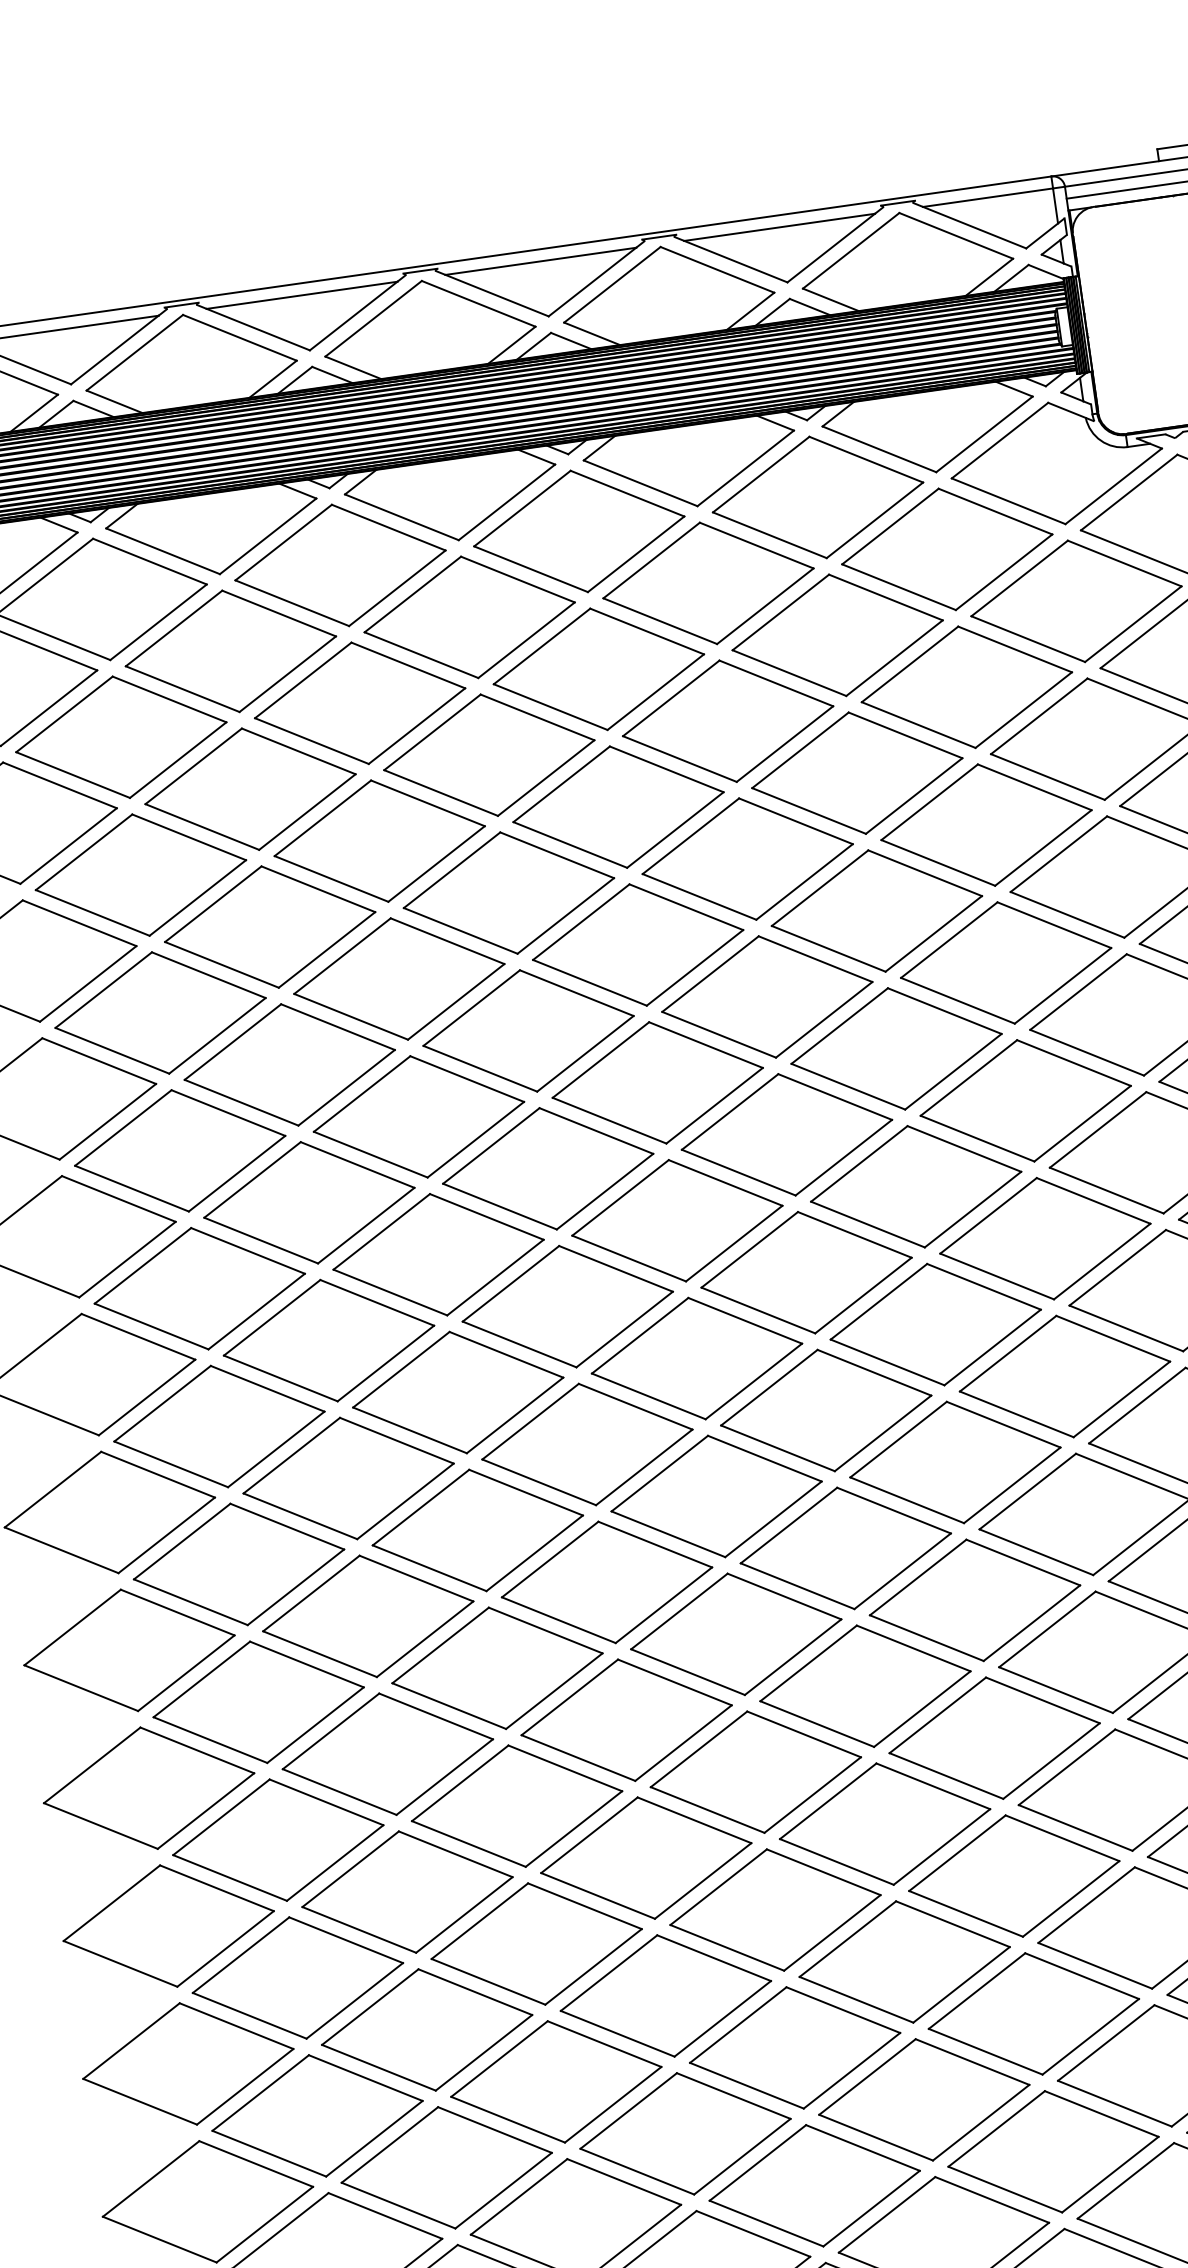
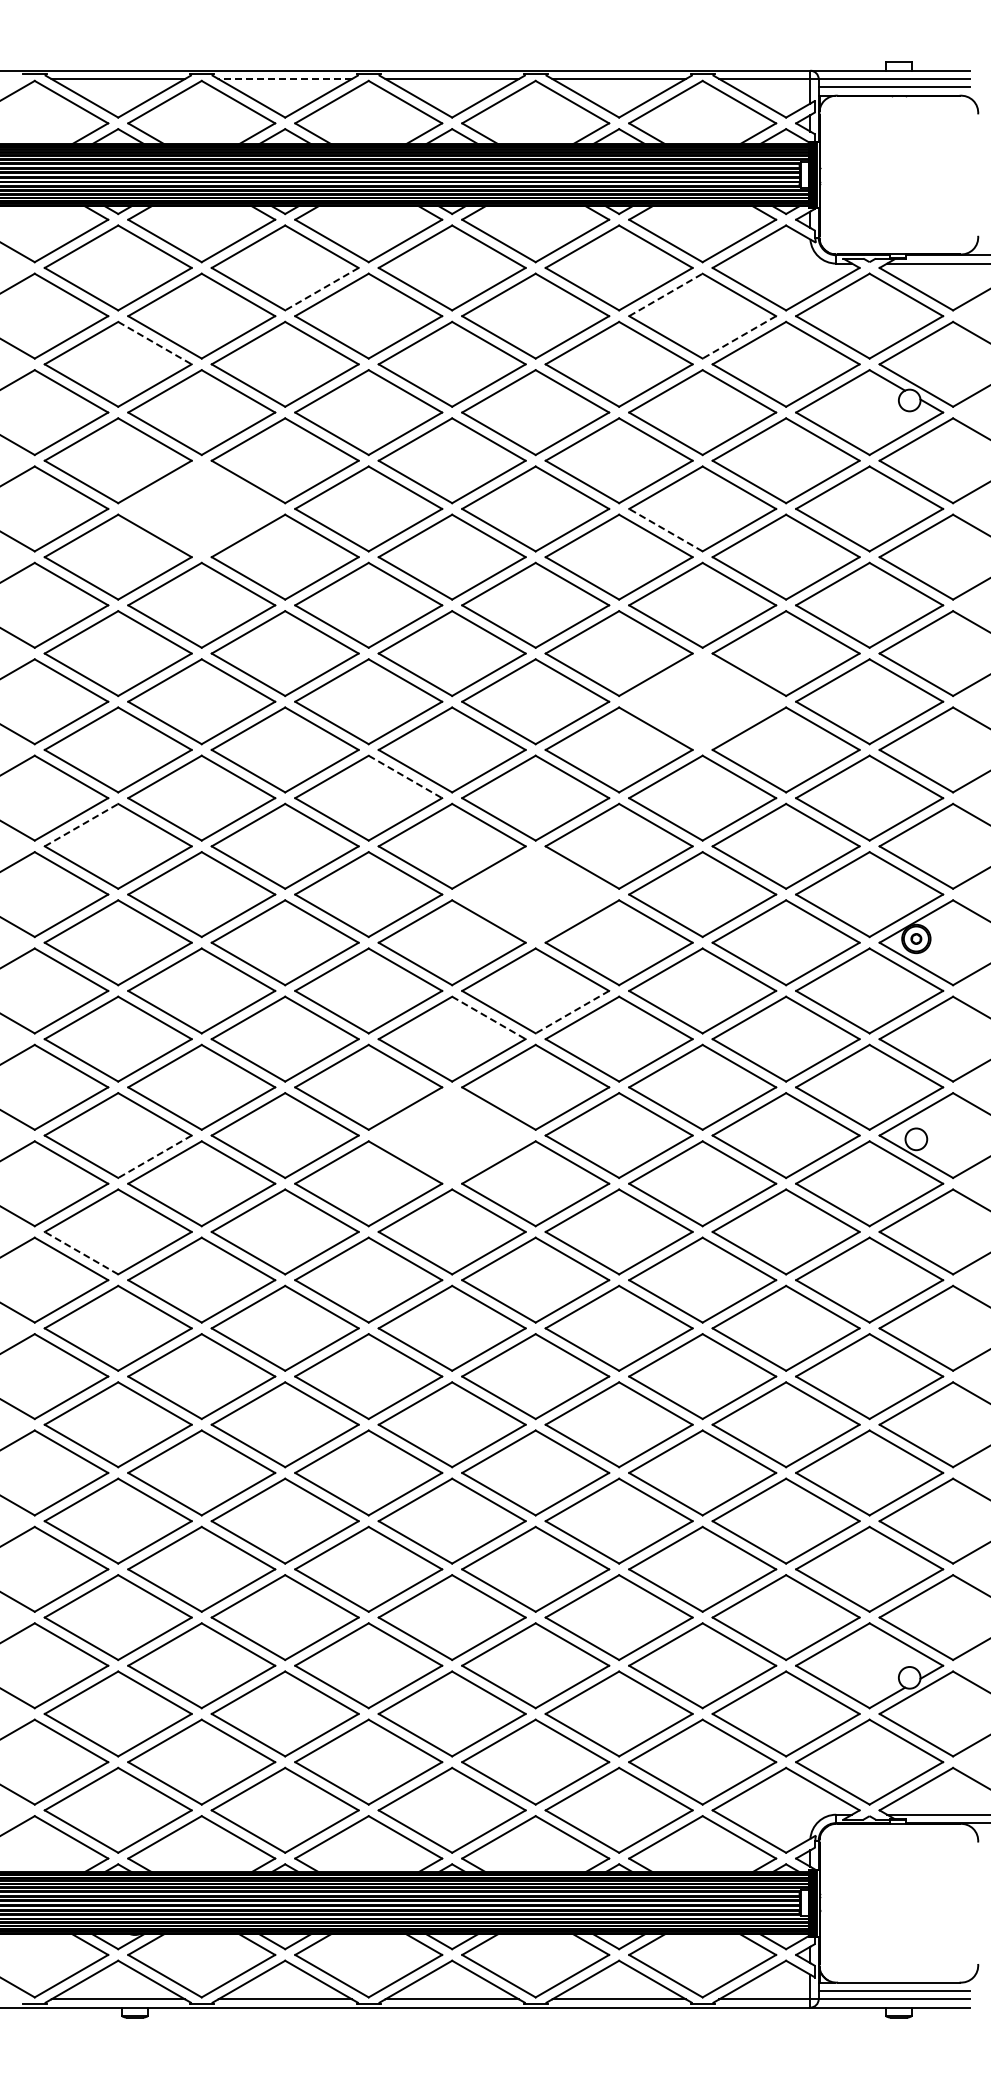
line: (302, 295) -> (285, 79), solid -> dashed
line: (891, 525) -> (666, 294), solid -> dashed
line: (1002, 572) -> (738, 337), solid -> dashed
line: (396, 588) -> (321, 289), solid -> dashed
line: (170, 699) -> (155, 343), solid -> dashed
line: (937, 862) -> (665, 529), solid -> dashed
part: (269, 926) -> (201, 508), removed
part: (1025, 1100) -> (702, 701), removed
line: (616, 1269) -> (405, 777), solid -> dashed
line: (162, 1402) -> (81, 824), solid -> dashed
part: (825, 1410) -> (535, 894), removed
line: (901, 1571) -> (571, 1012), solid -> dashed
line: (785, 1597) -> (489, 1018), solid -> dashed
part: (754, 1772) -> (451, 1135), removed
line: (334, 1864) -> (154, 1157), solid -> dashed
line: (249, 2014) -> (81, 1252), solid -> dashed

